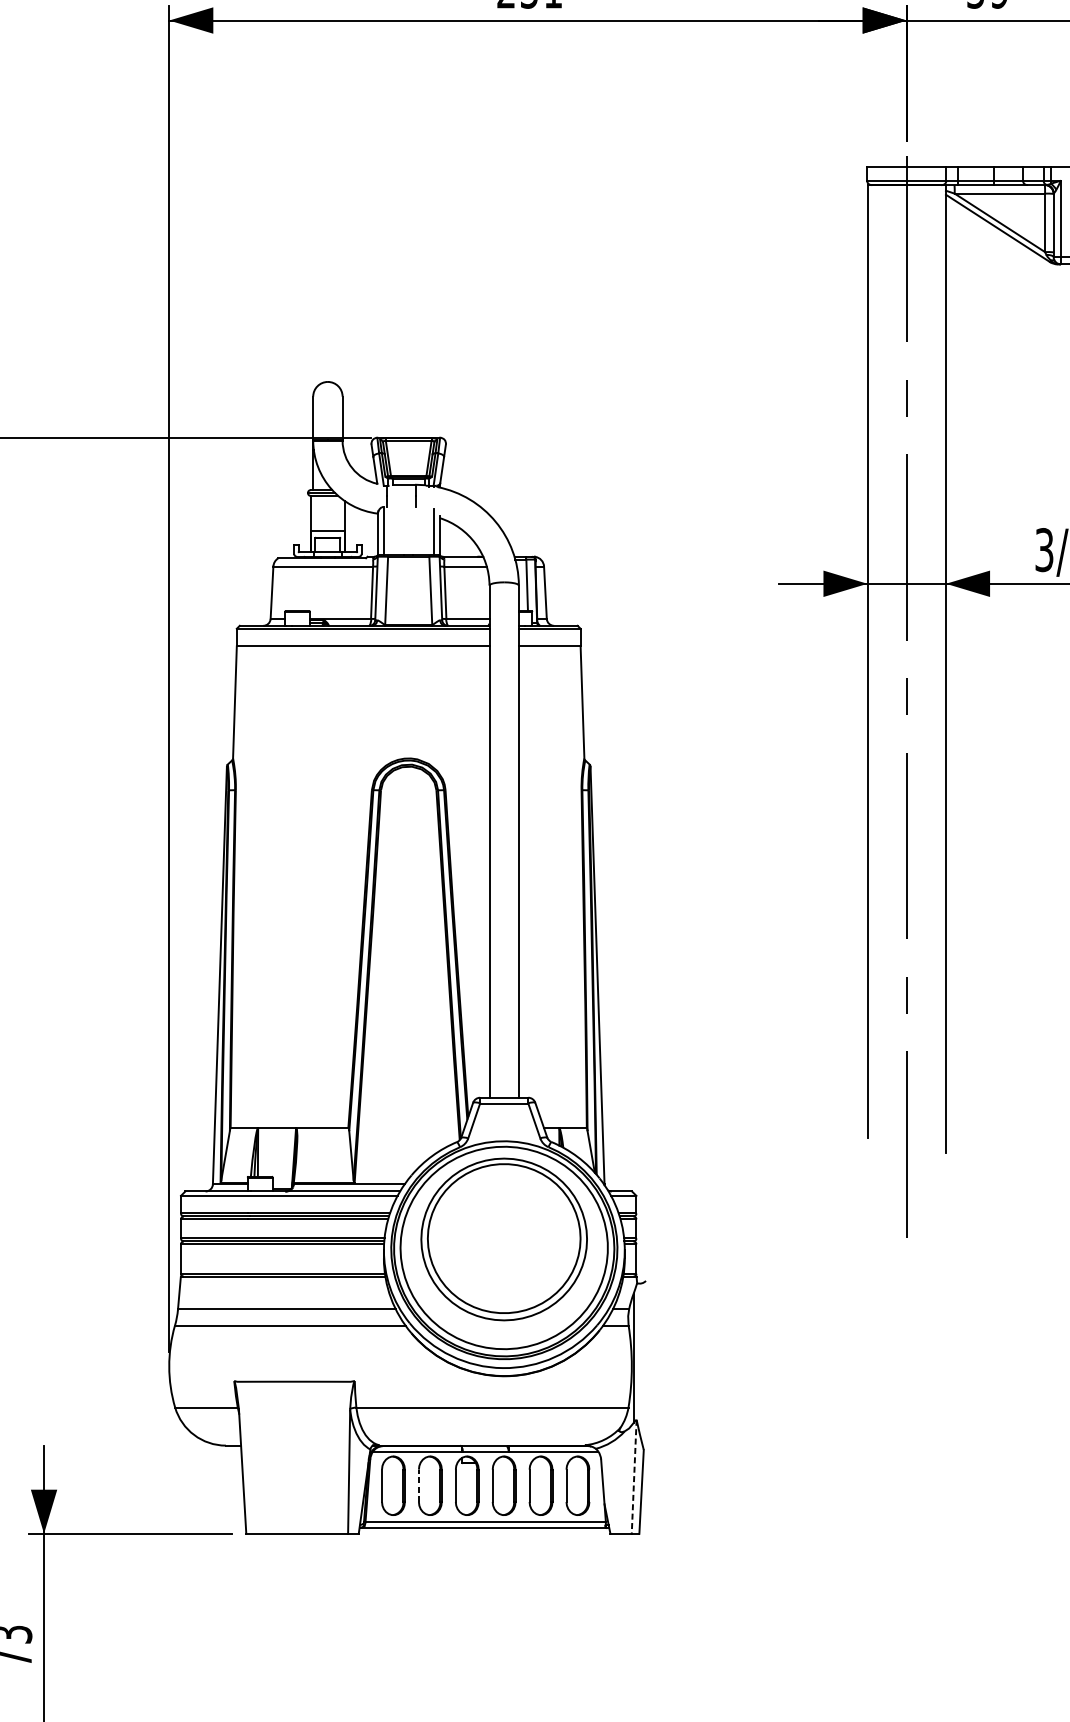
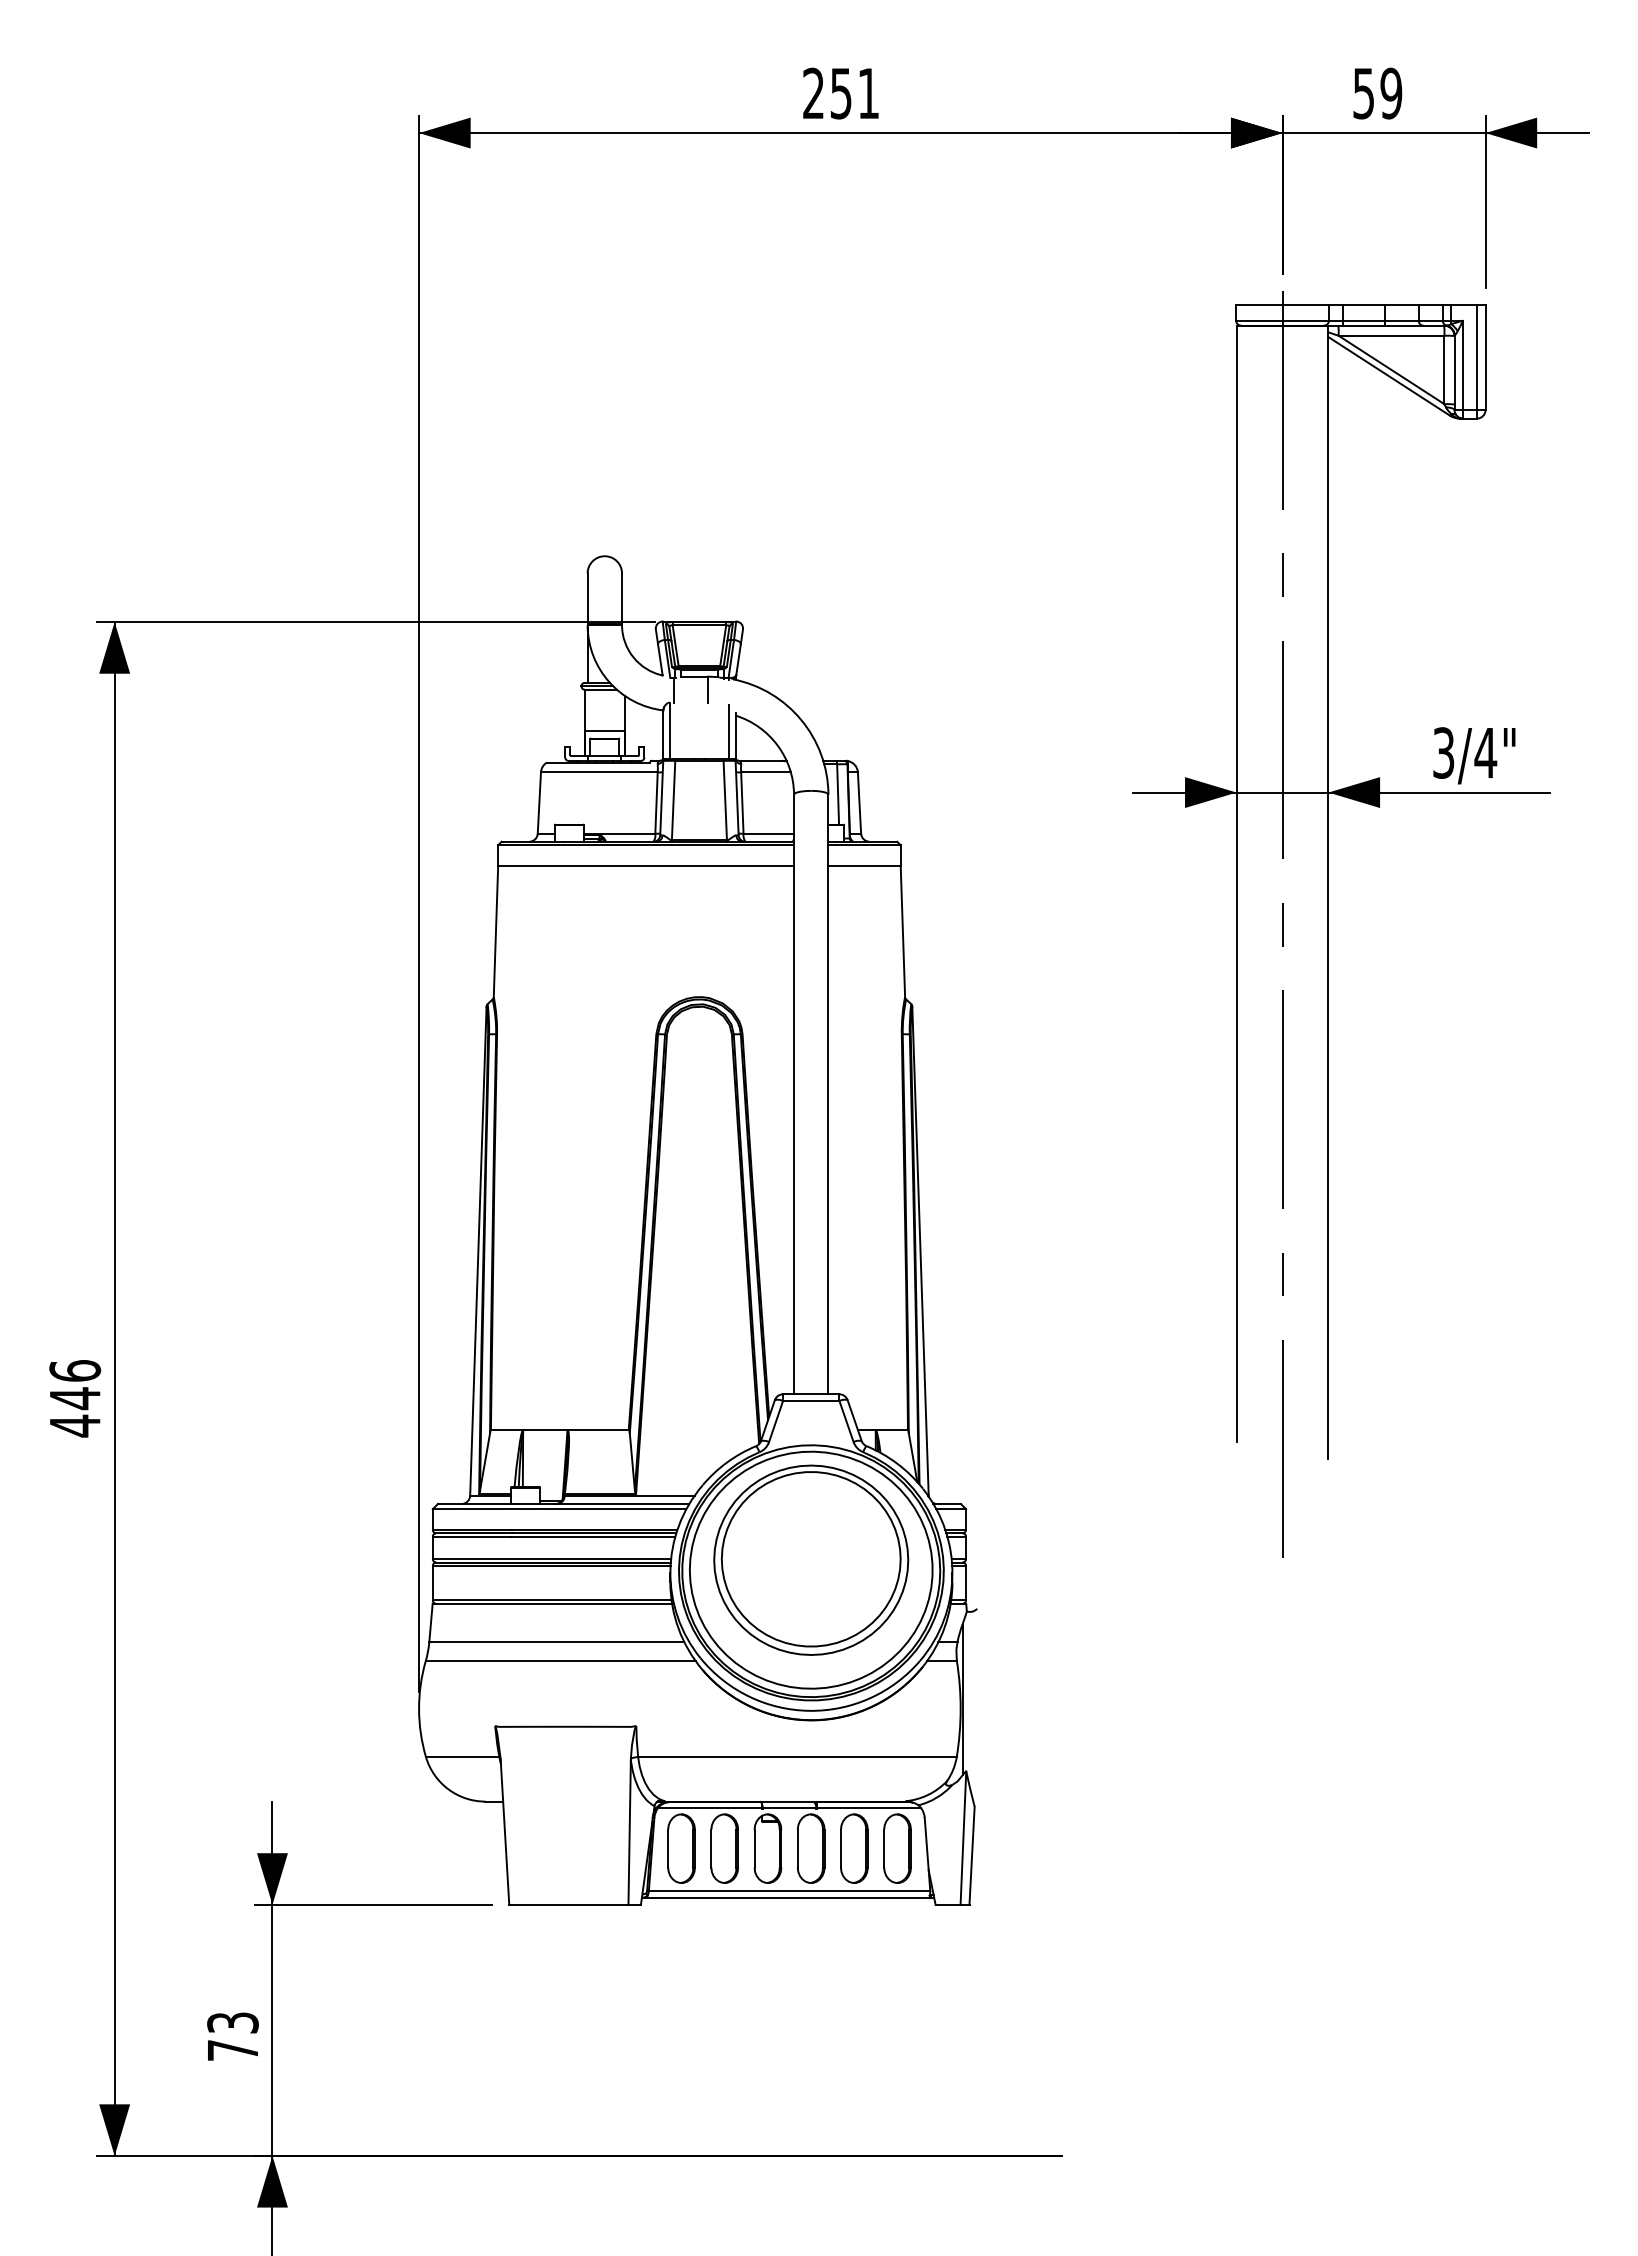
line: (634, 1477) -> (963, 1838), dashed -> solid
line: (419, 1485) -> (711, 1848), dashed -> solid

